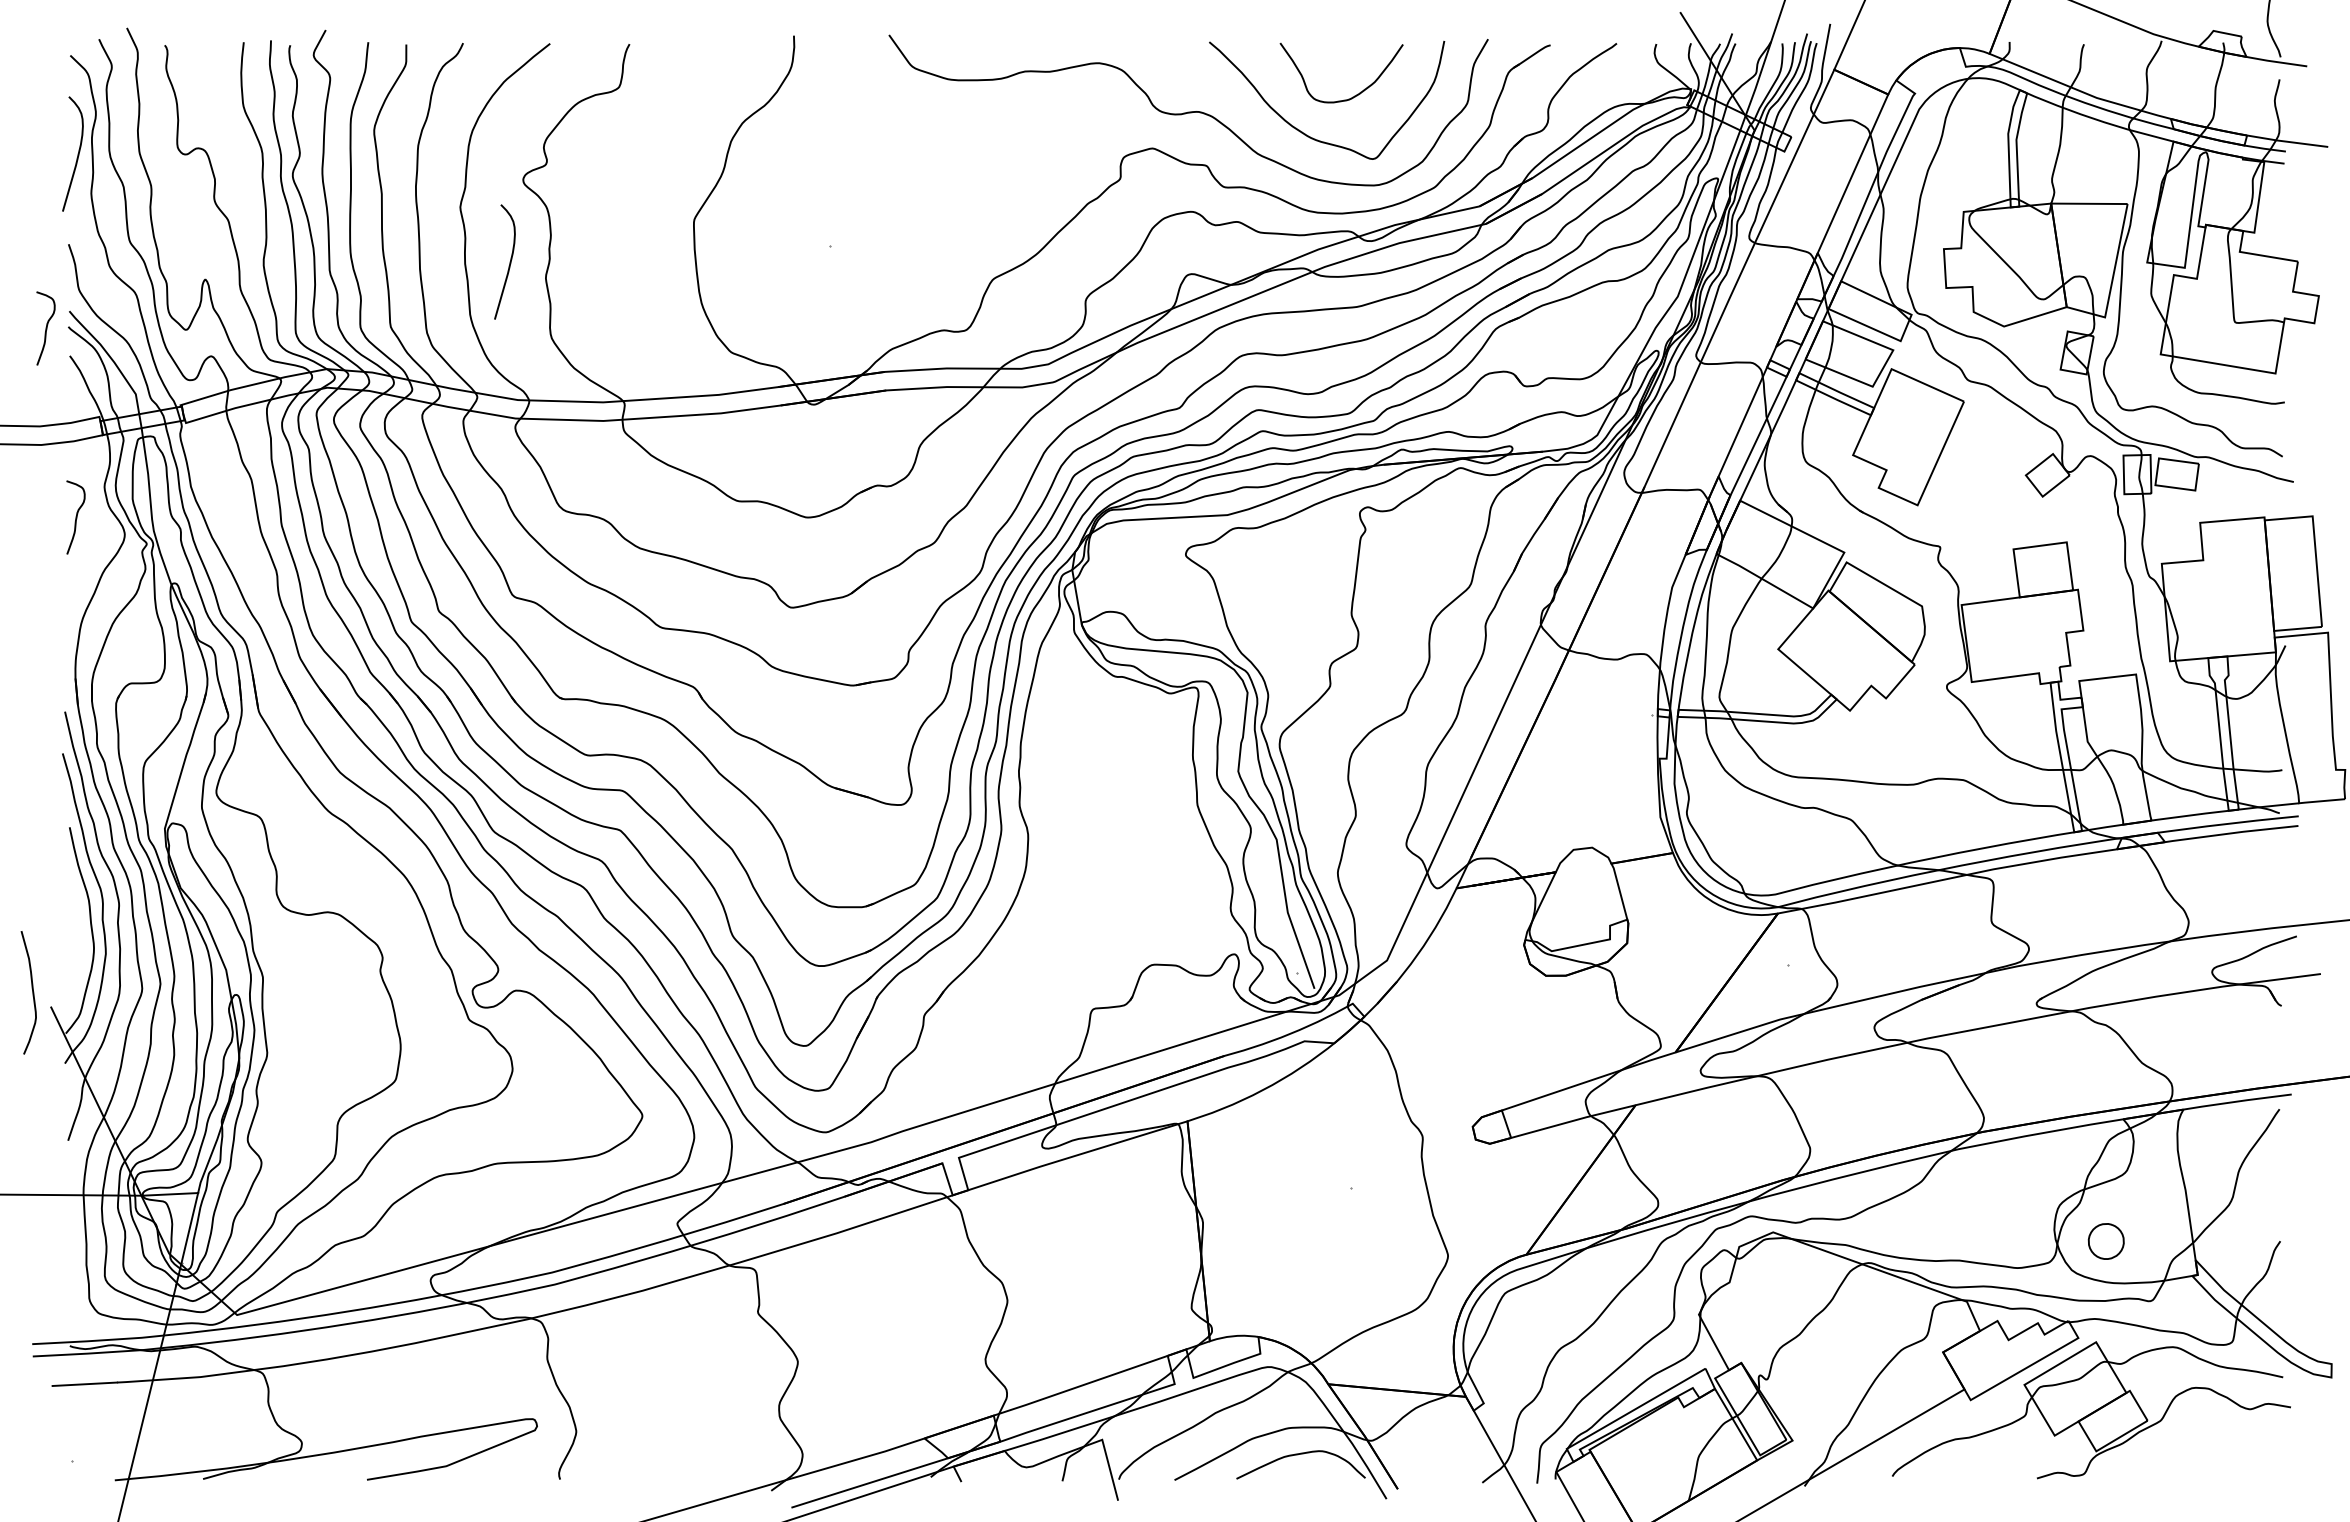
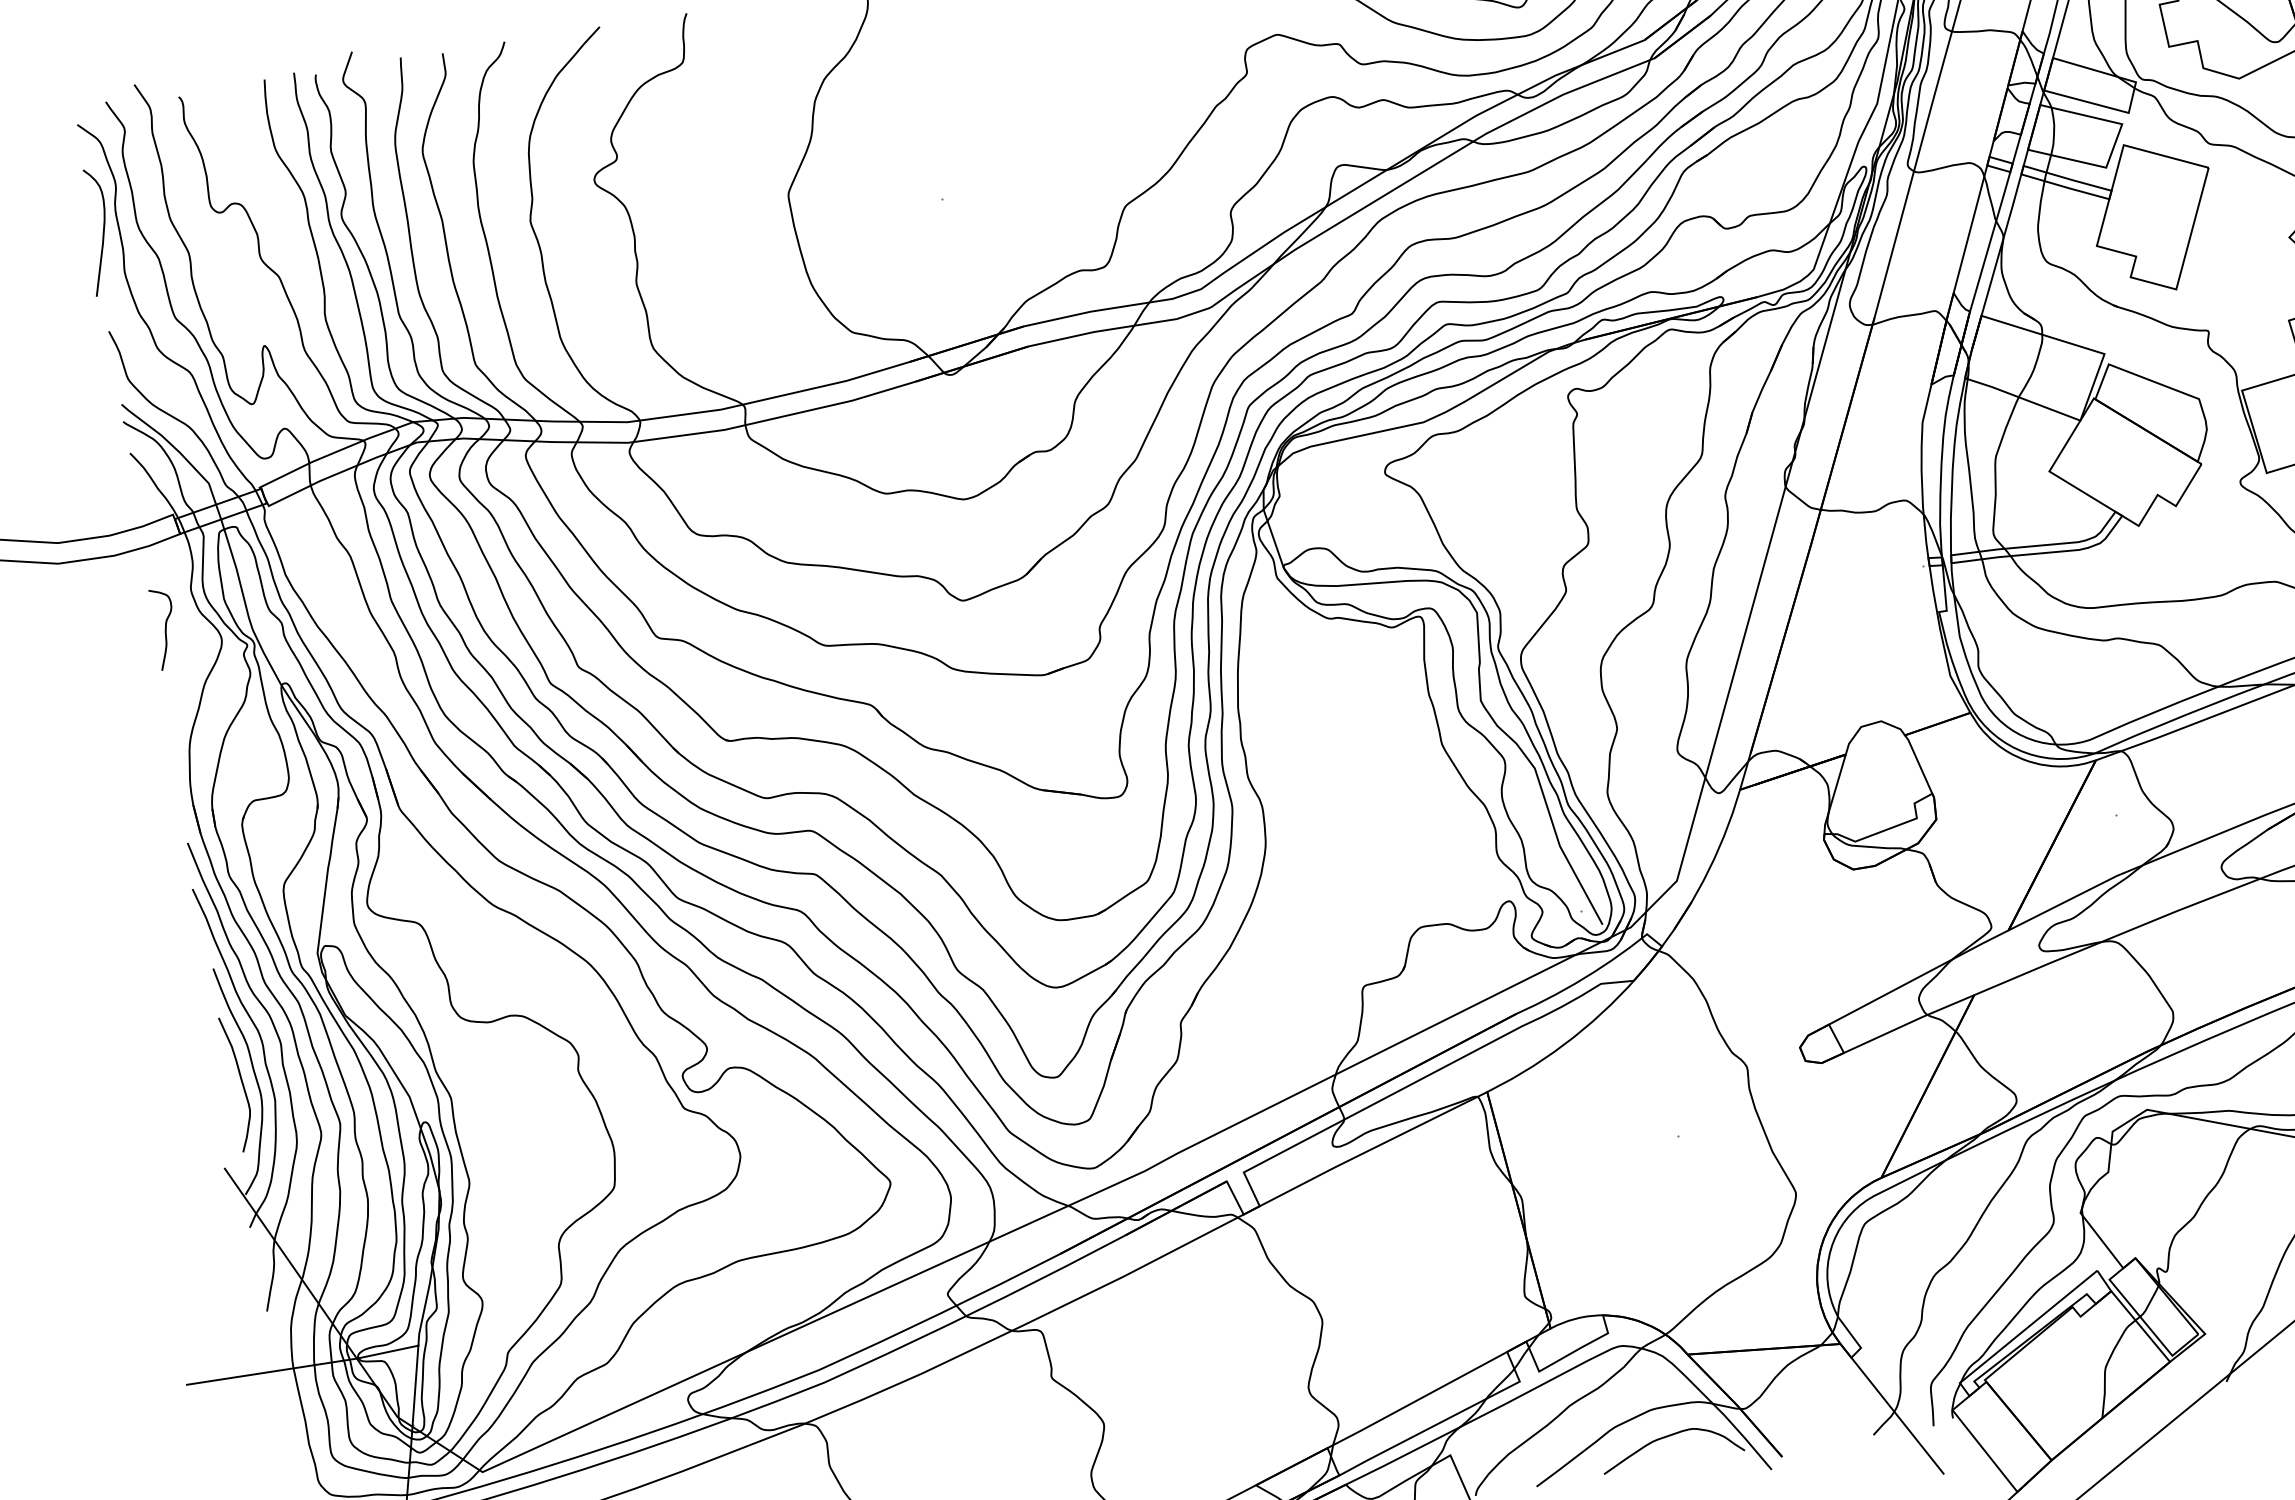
curve: (509, 261) -> (593, 272), removed
curve: (45, 328) -> (98, 427), removed
curve: (32, 992) -> (241, 1083), moved

